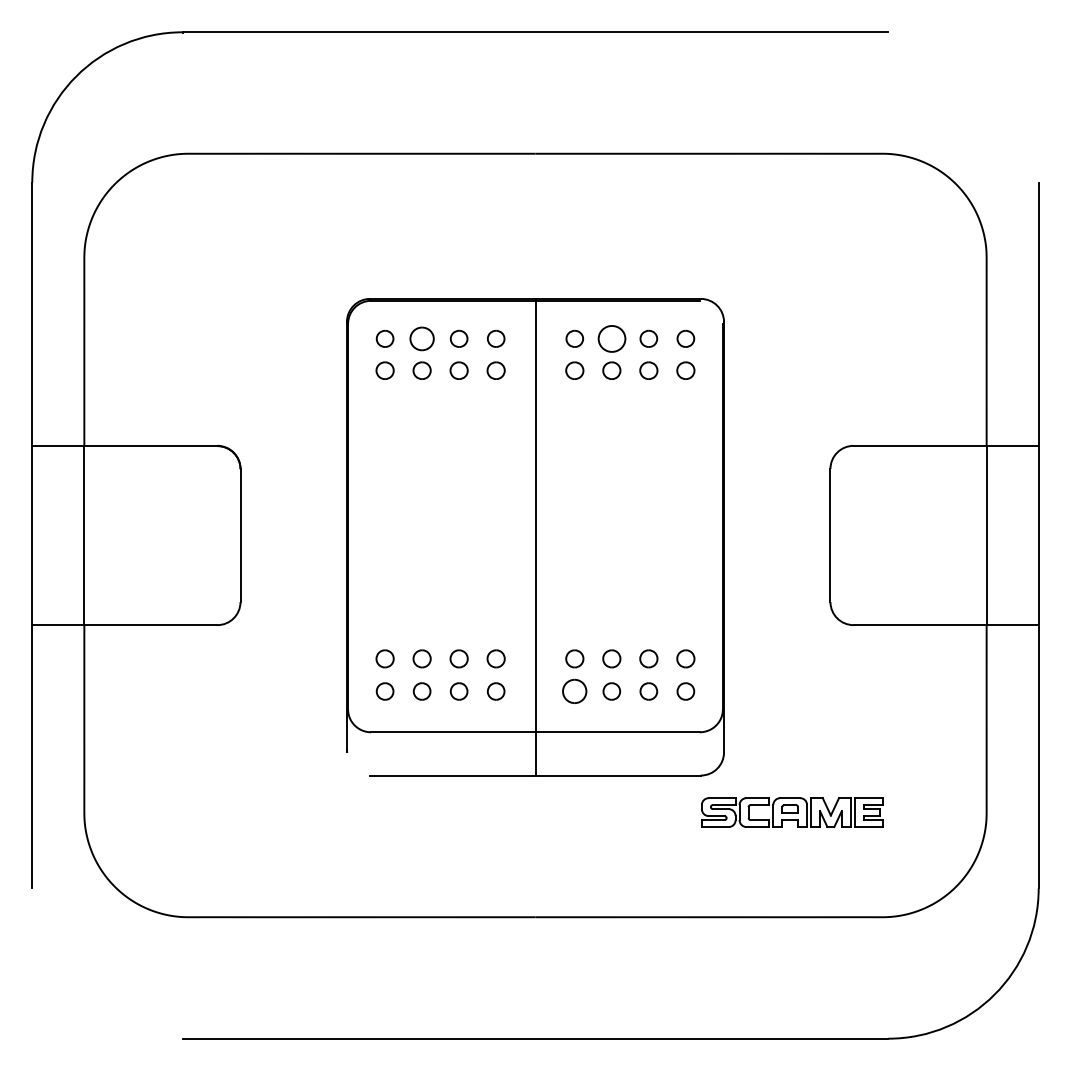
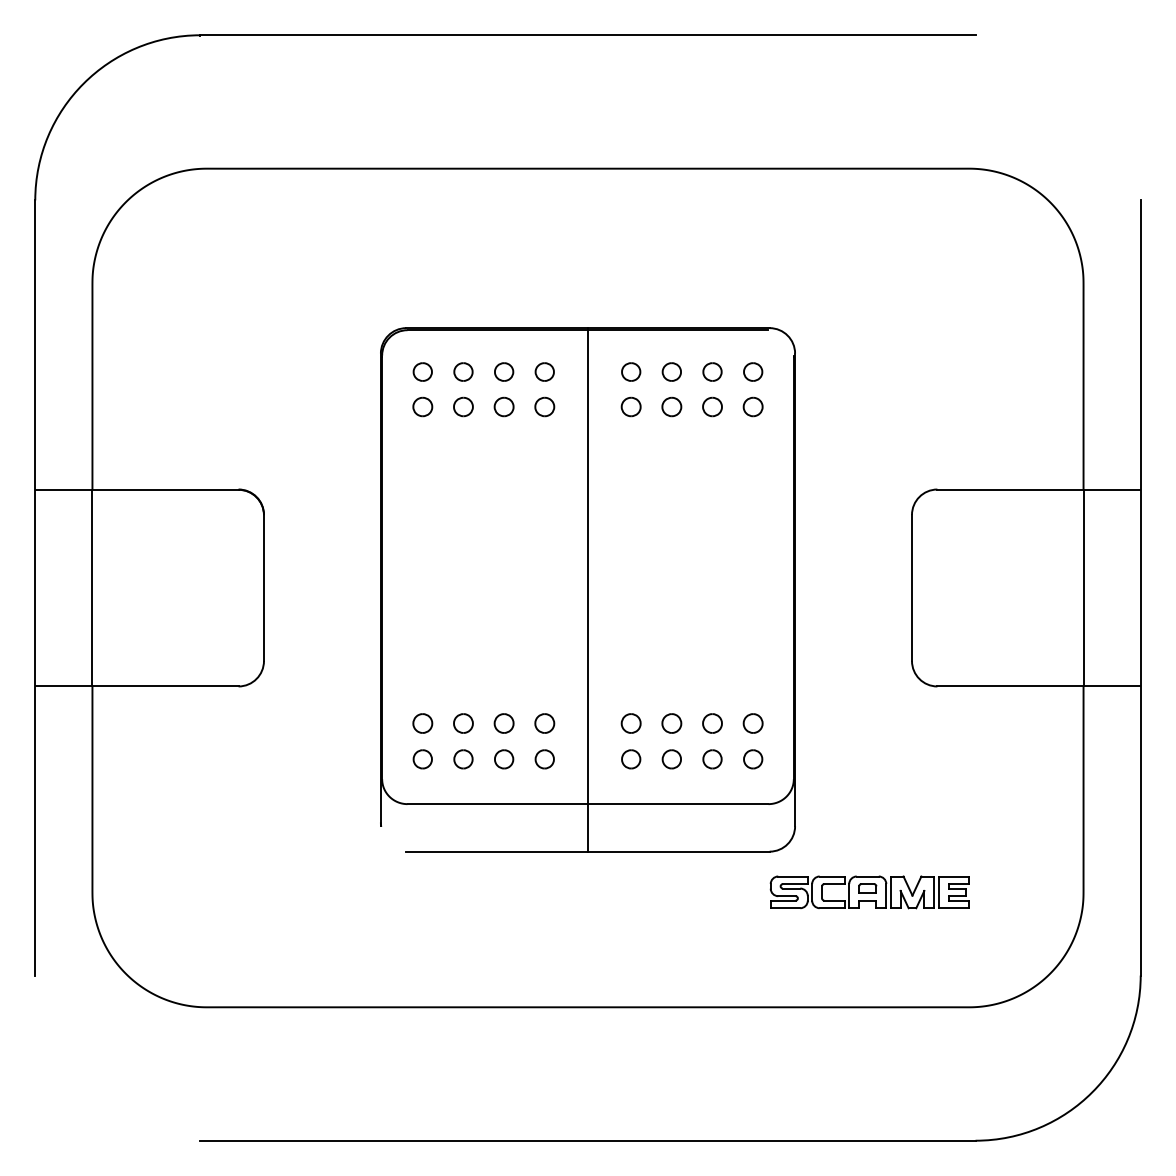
part: (422, 338) -> (463, 371), size x0.71
part: (611, 338) -> (671, 371), size x0.62
part: (575, 691) -> (631, 759), size x0.71

